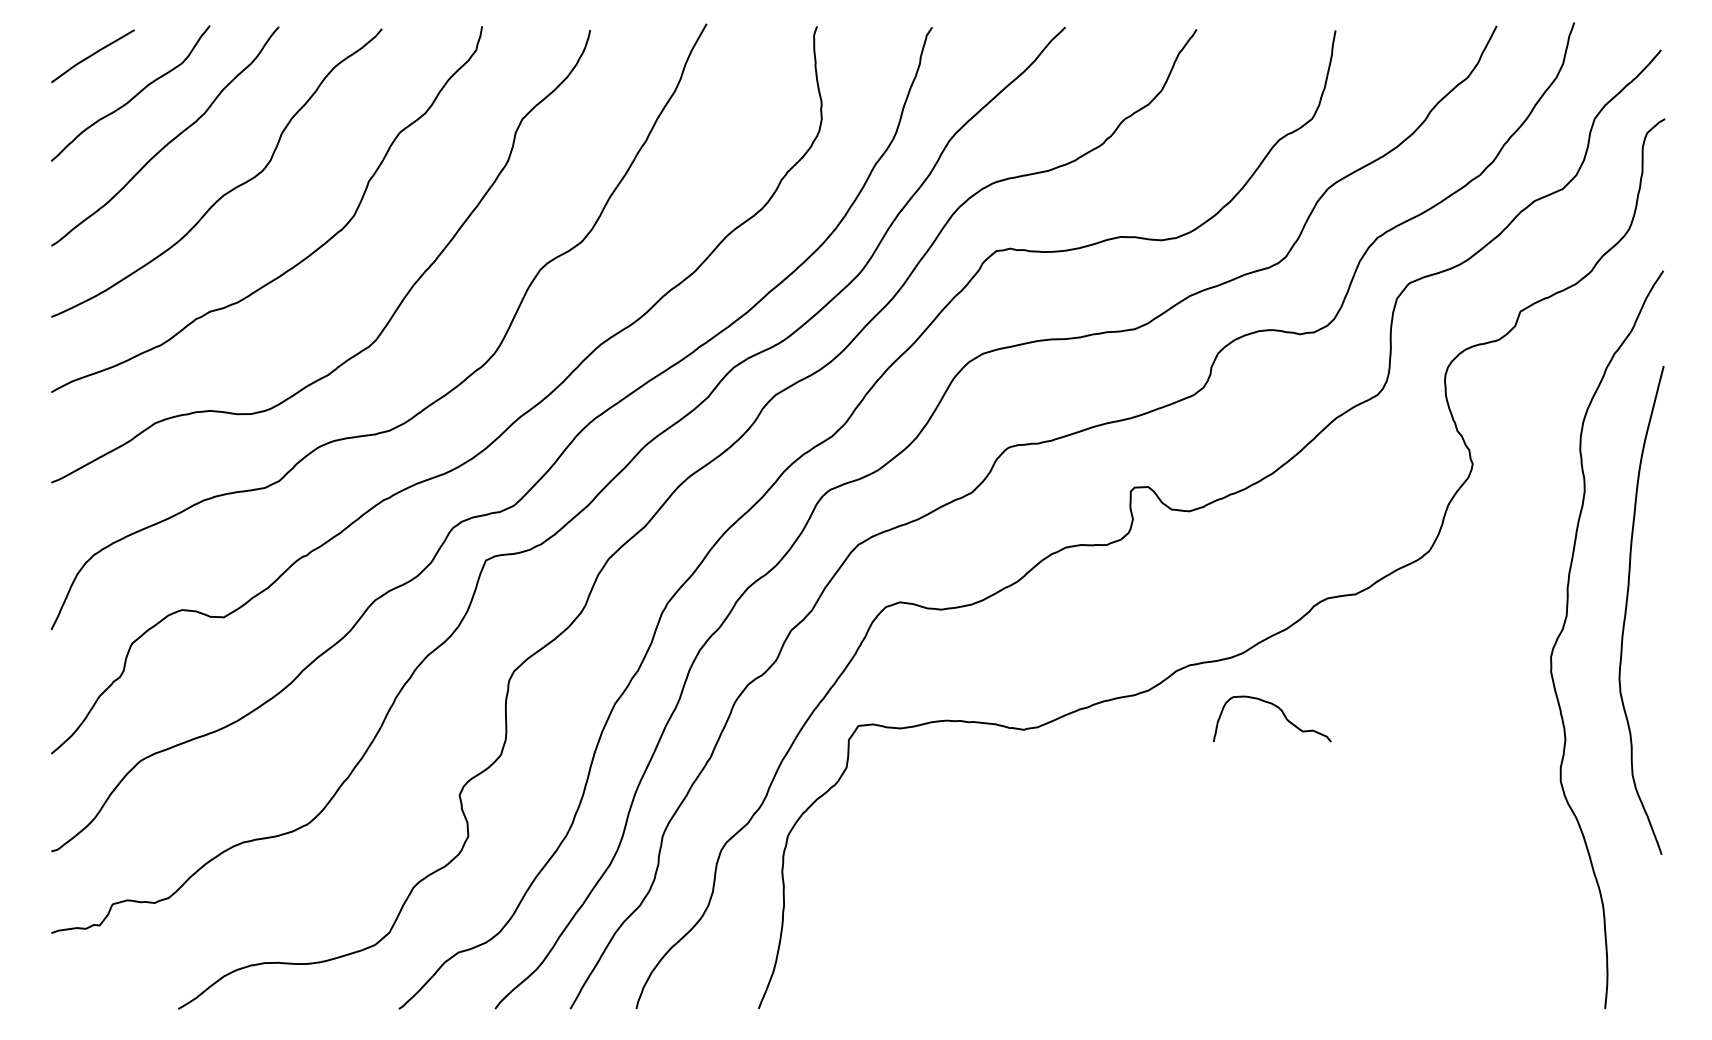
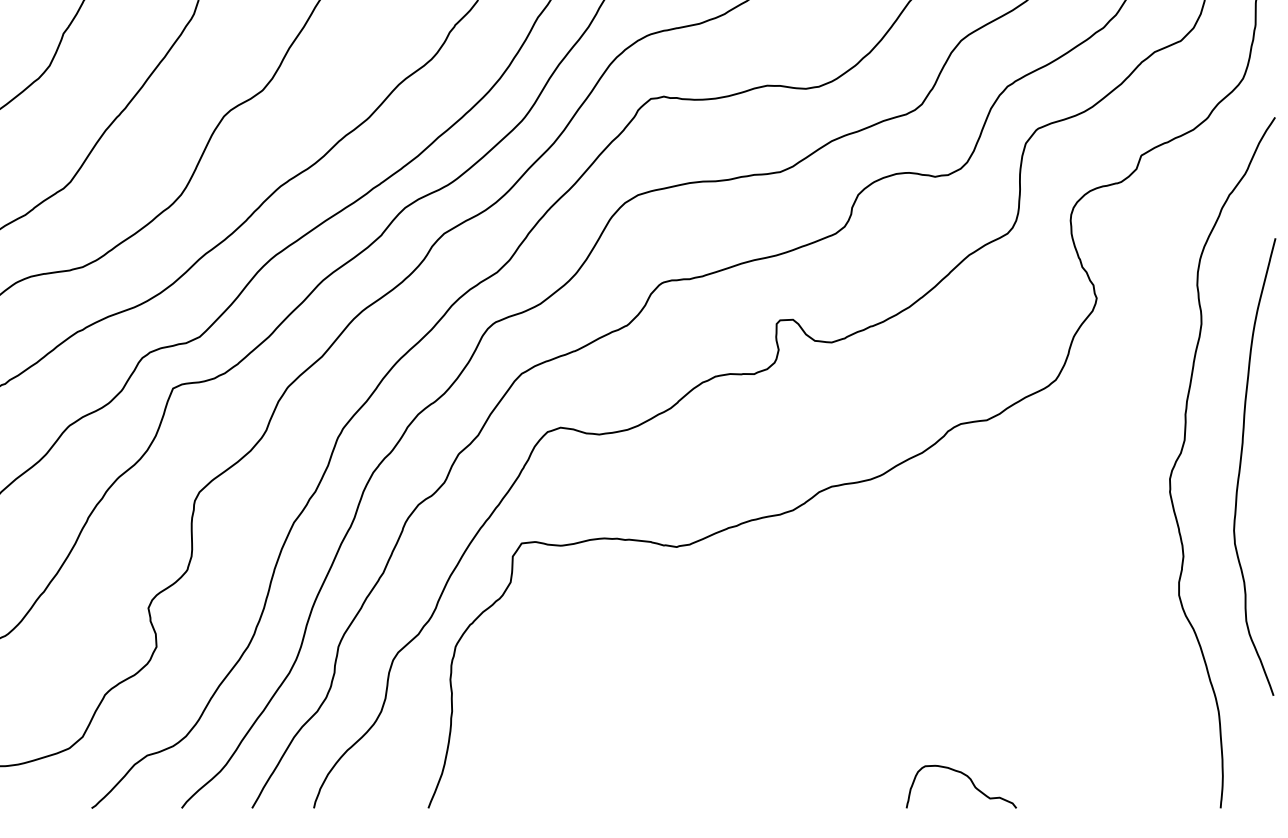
curve: (1627, 607) -> (1241, 464), moved
curve: (1281, 712) -> (970, 780), moved

